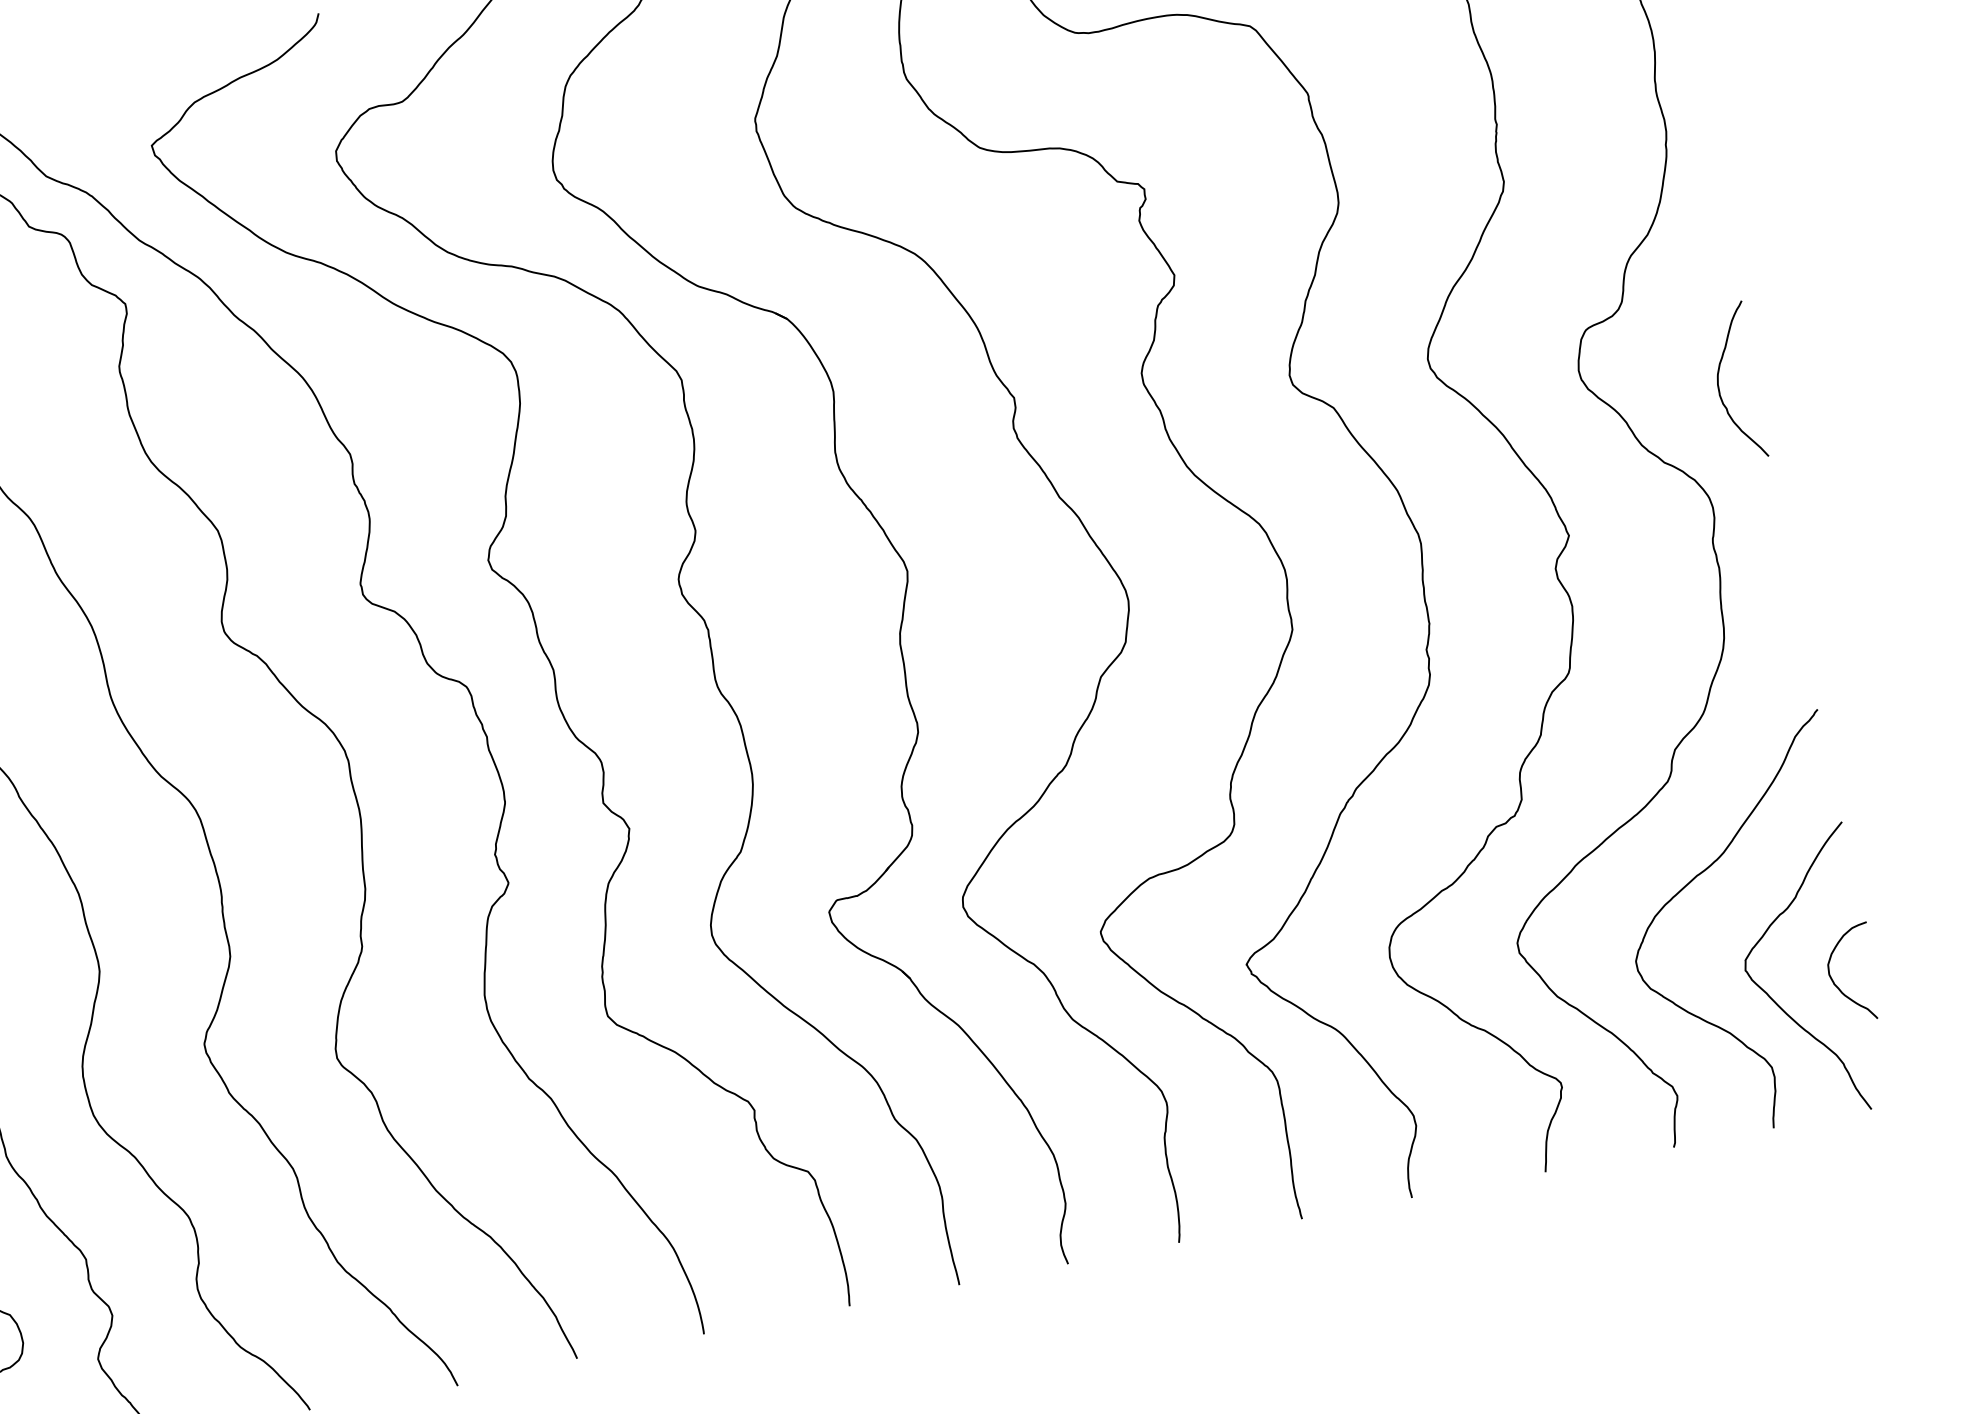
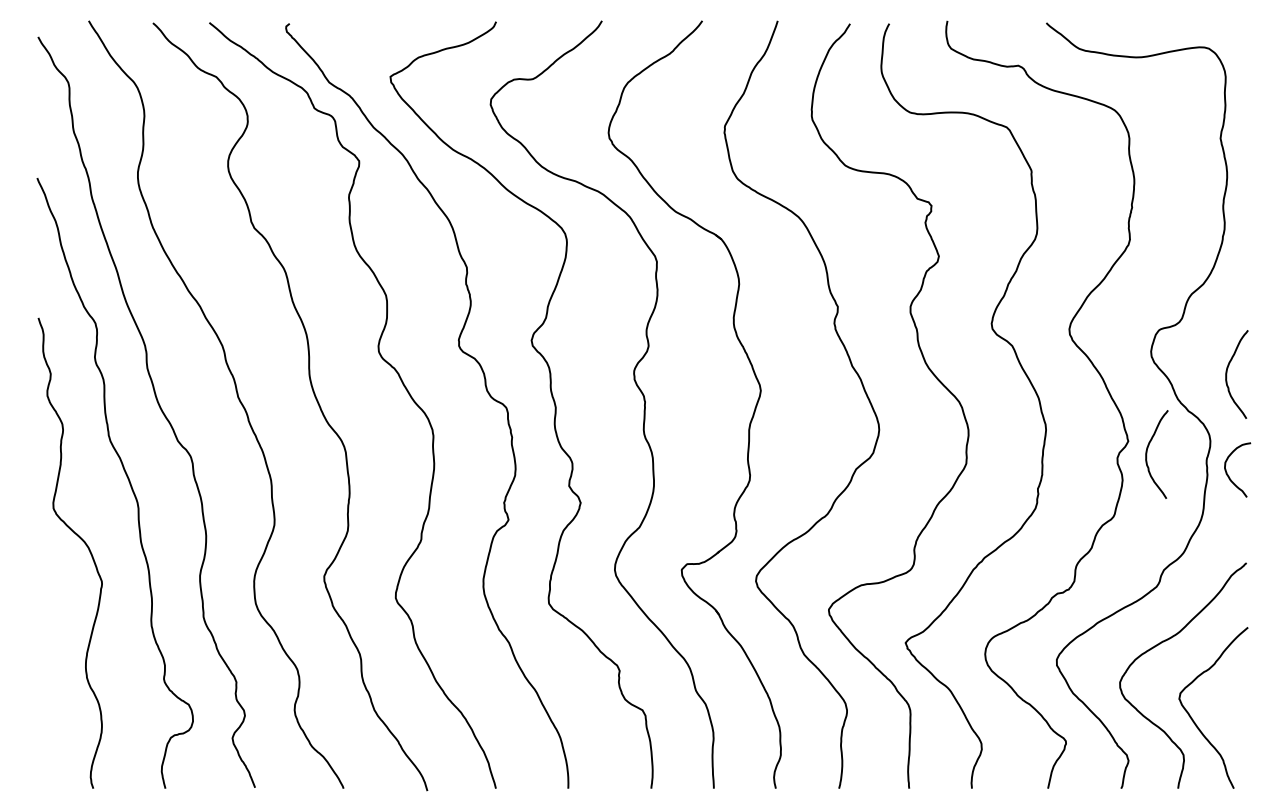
curve: (1607, 552) -> (1147, 454), added
curve: (1837, 984) -> (1228, 474), moved

